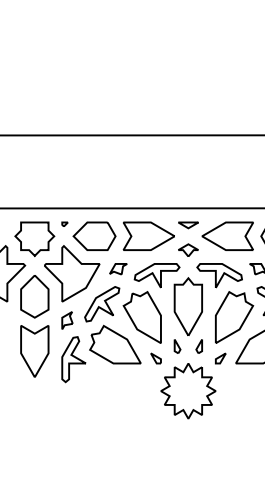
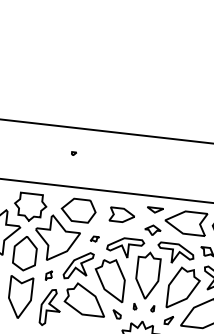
part: (64, 223) -> (73, 153), moved
part: (148, 235) -> (122, 214), size x0.6
part: (118, 269) -> (94, 239), size x0.6
part: (67, 320) -> (49, 275), size x0.7
part: (177, 346) -> (135, 306), size x0.6
part: (198, 346) -> (152, 308), size x0.6

